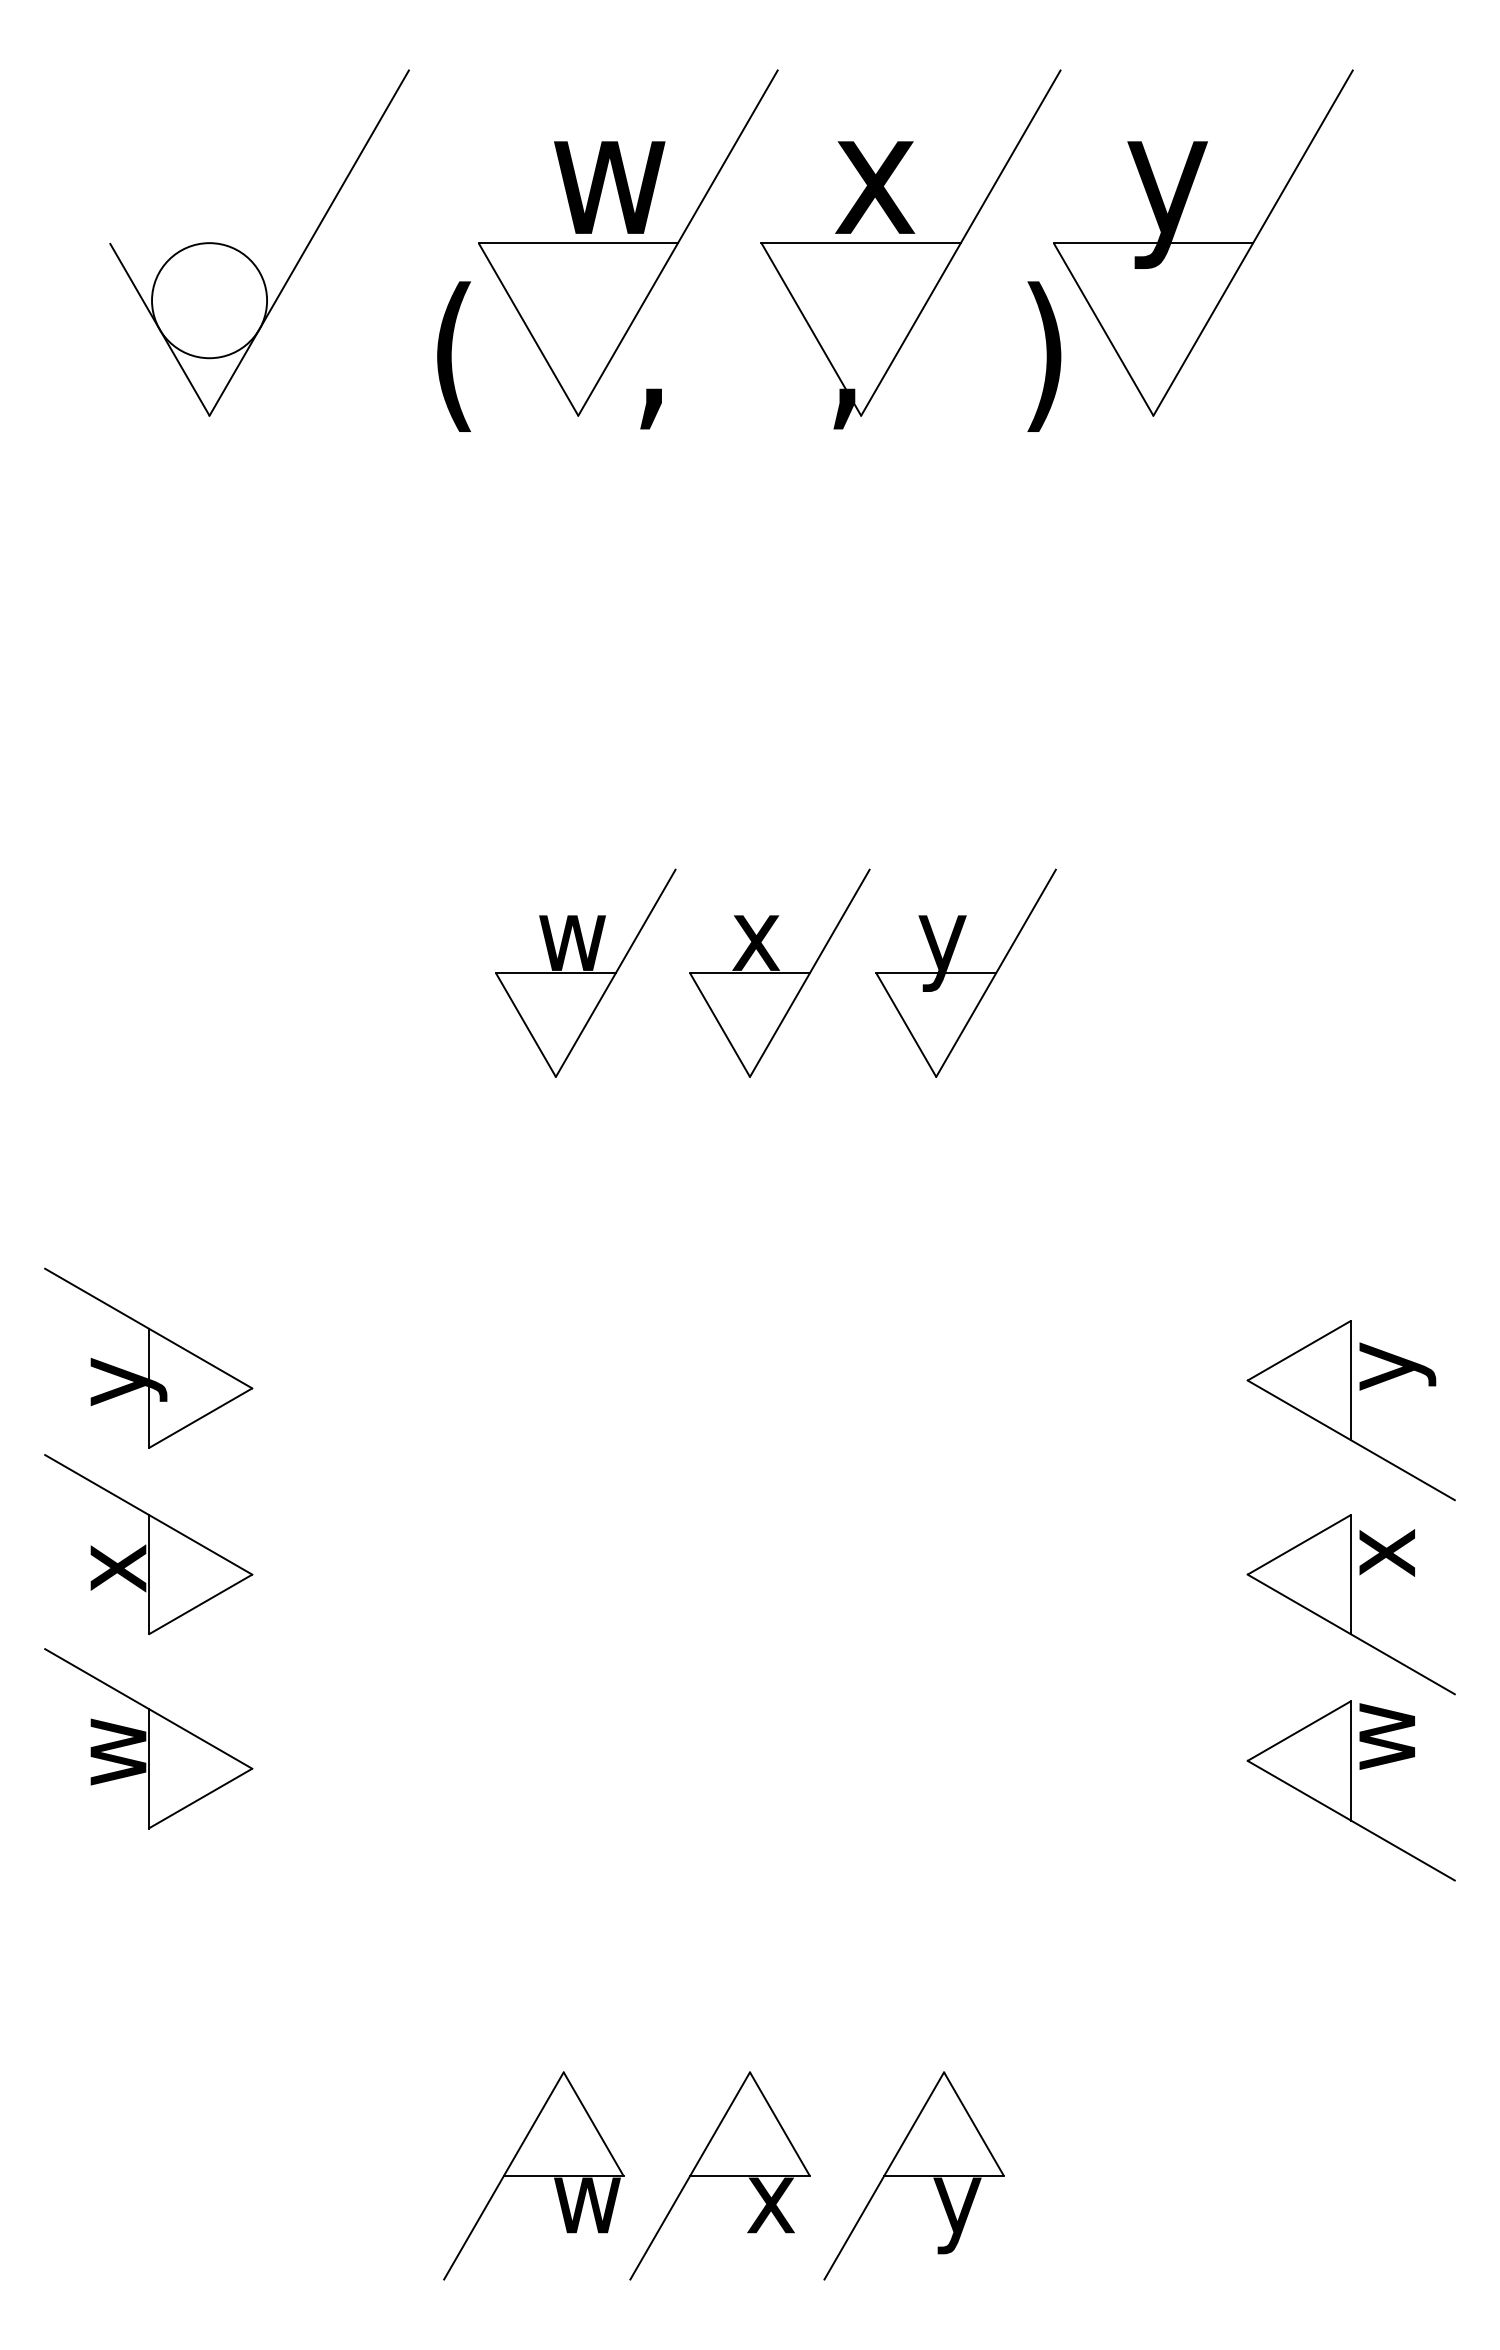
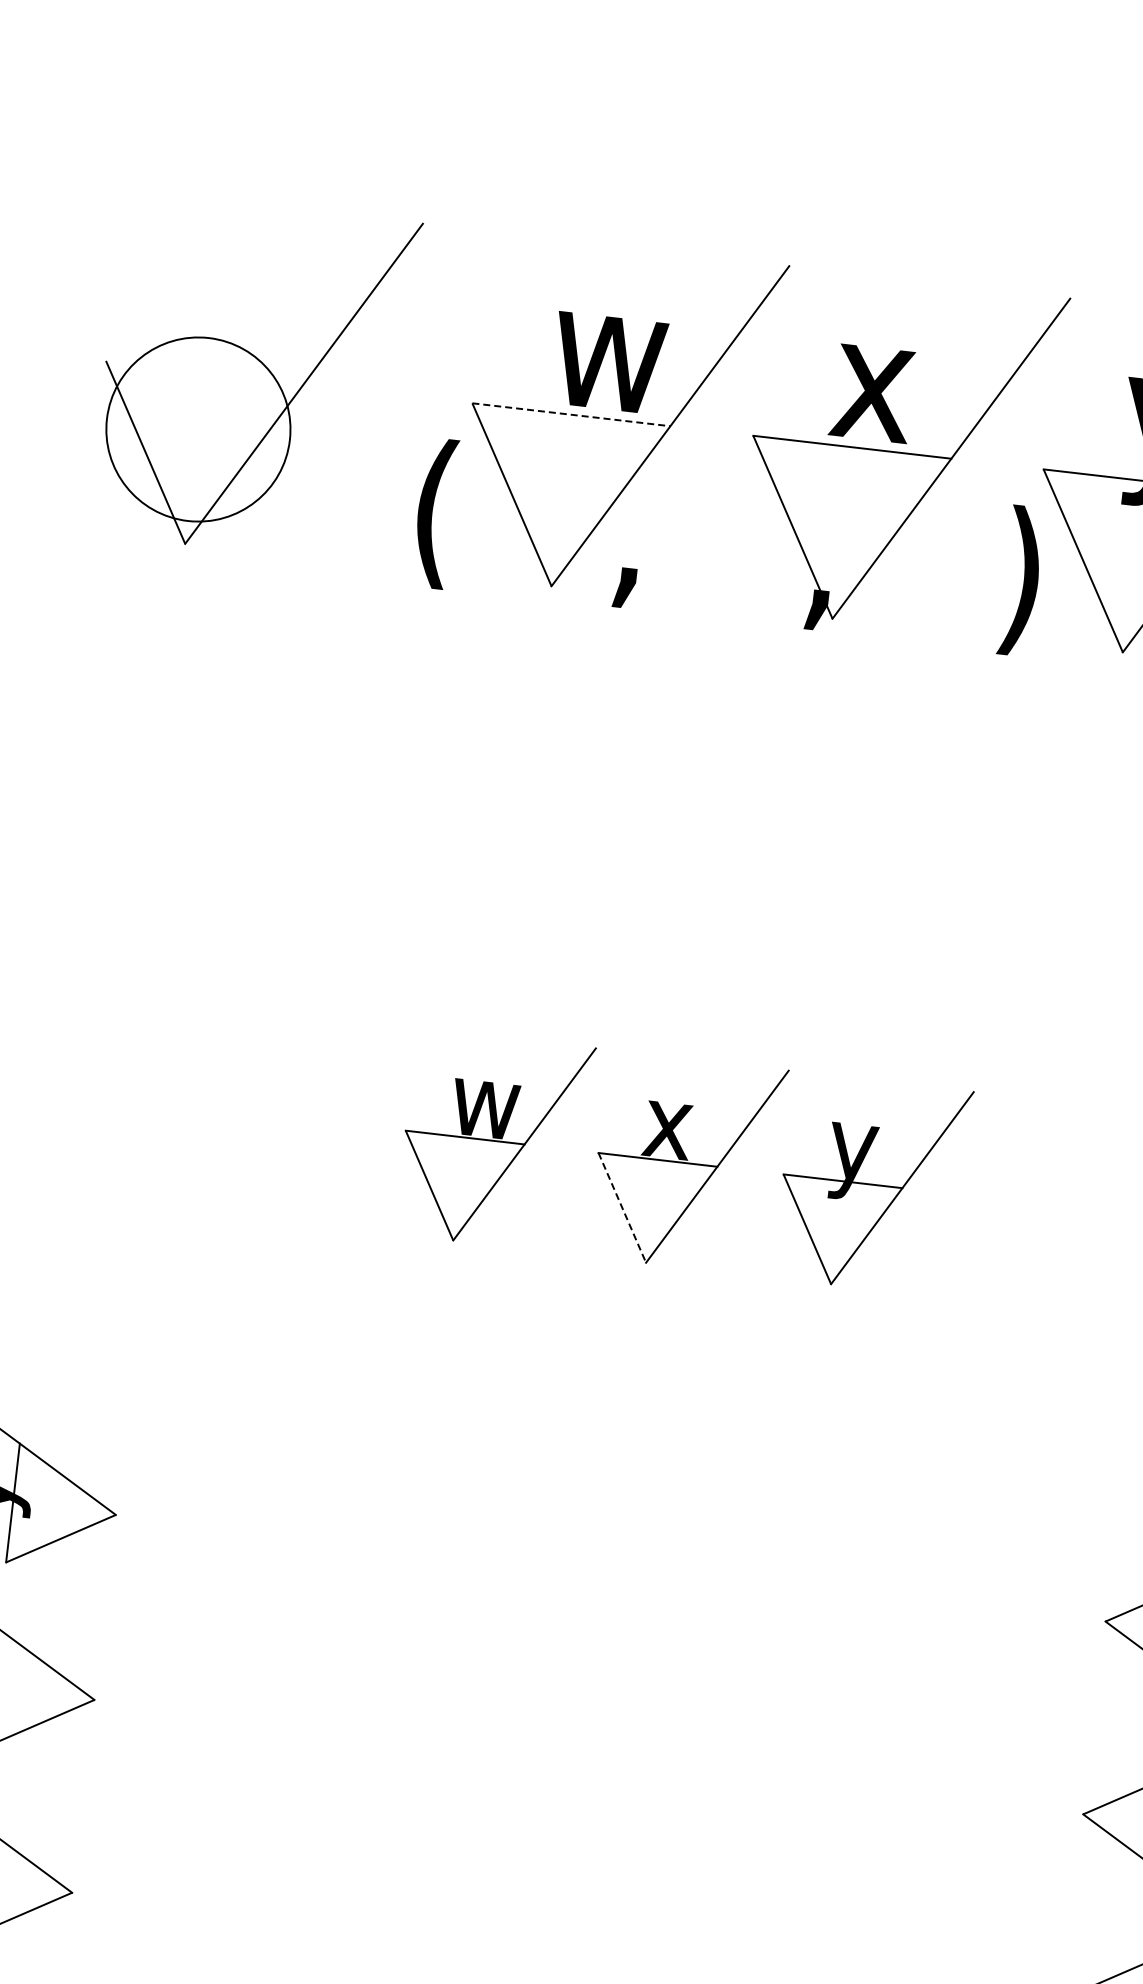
line: (578, 243) -> (571, 415), solid -> dashed
circle: (209, 300) -> (198, 429), size x1.6
line: (720, 1025) -> (622, 1208), solid -> dashed

